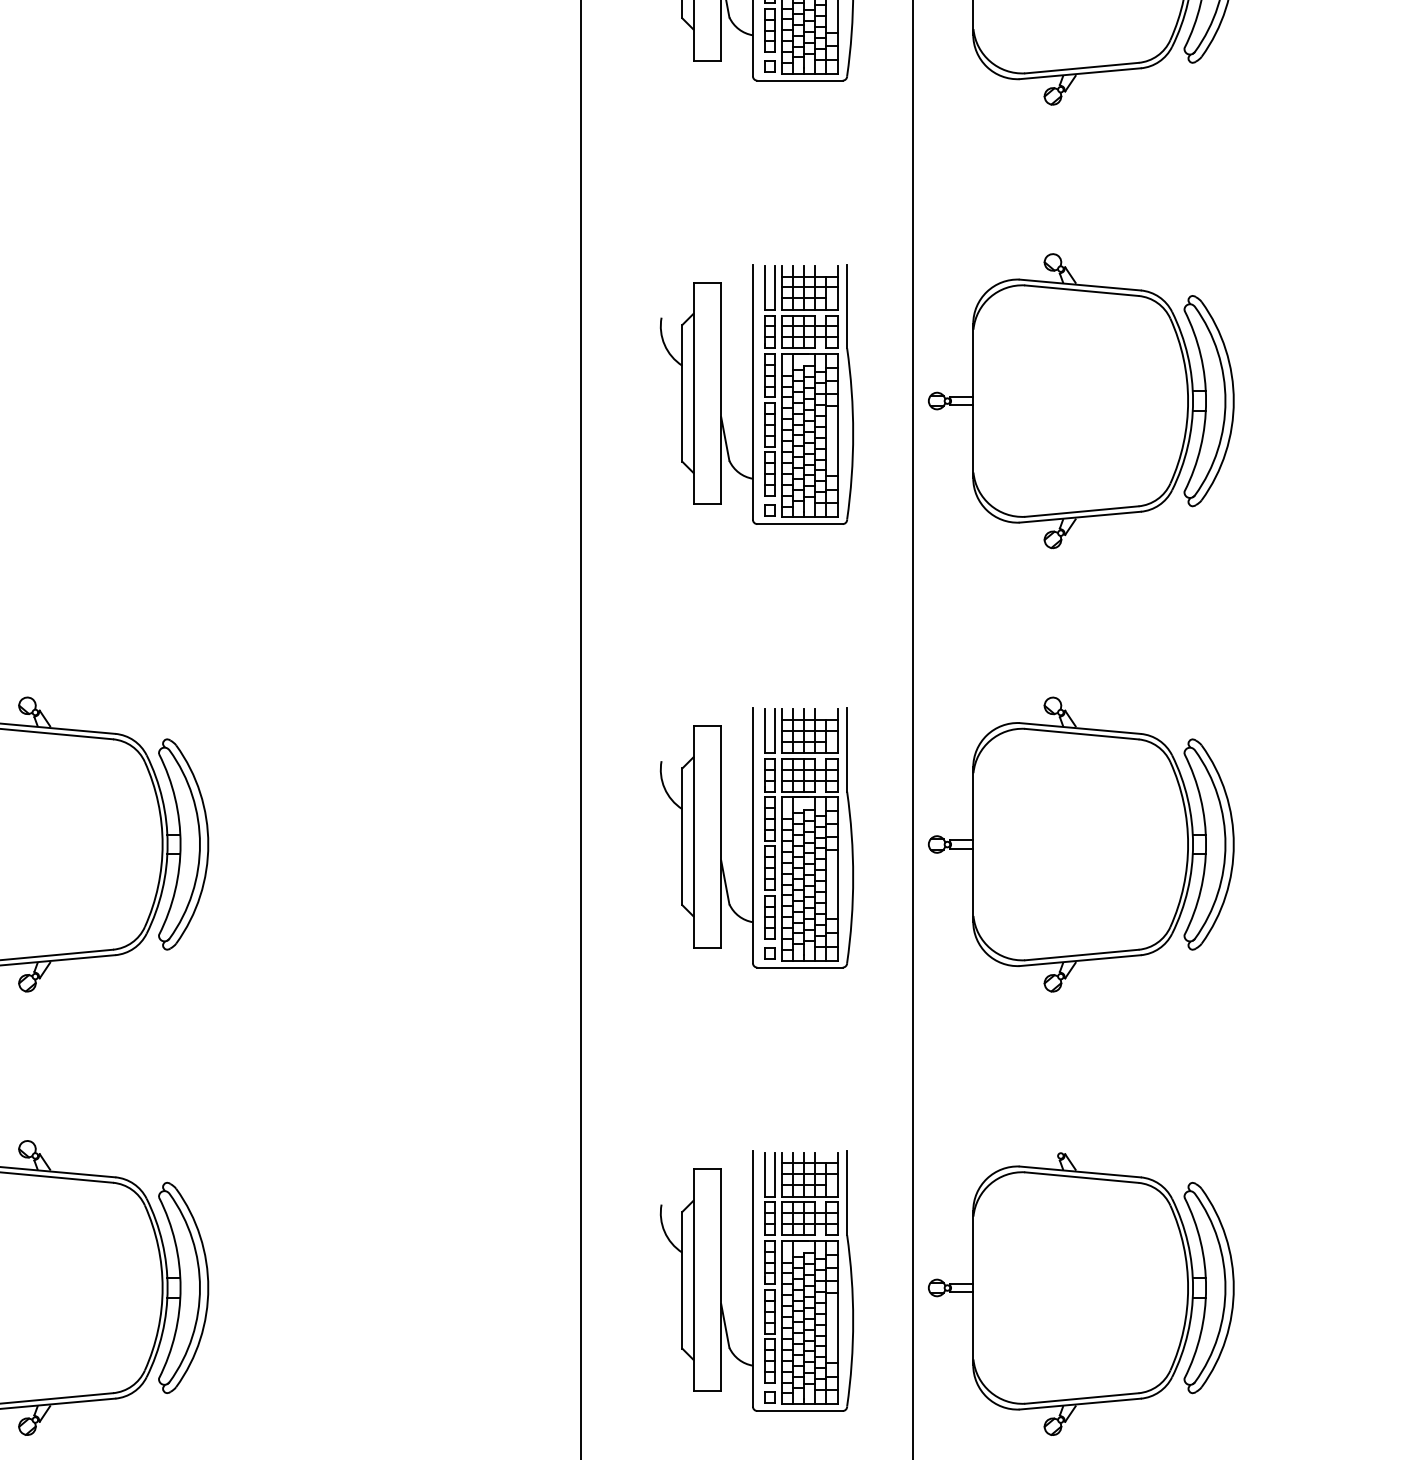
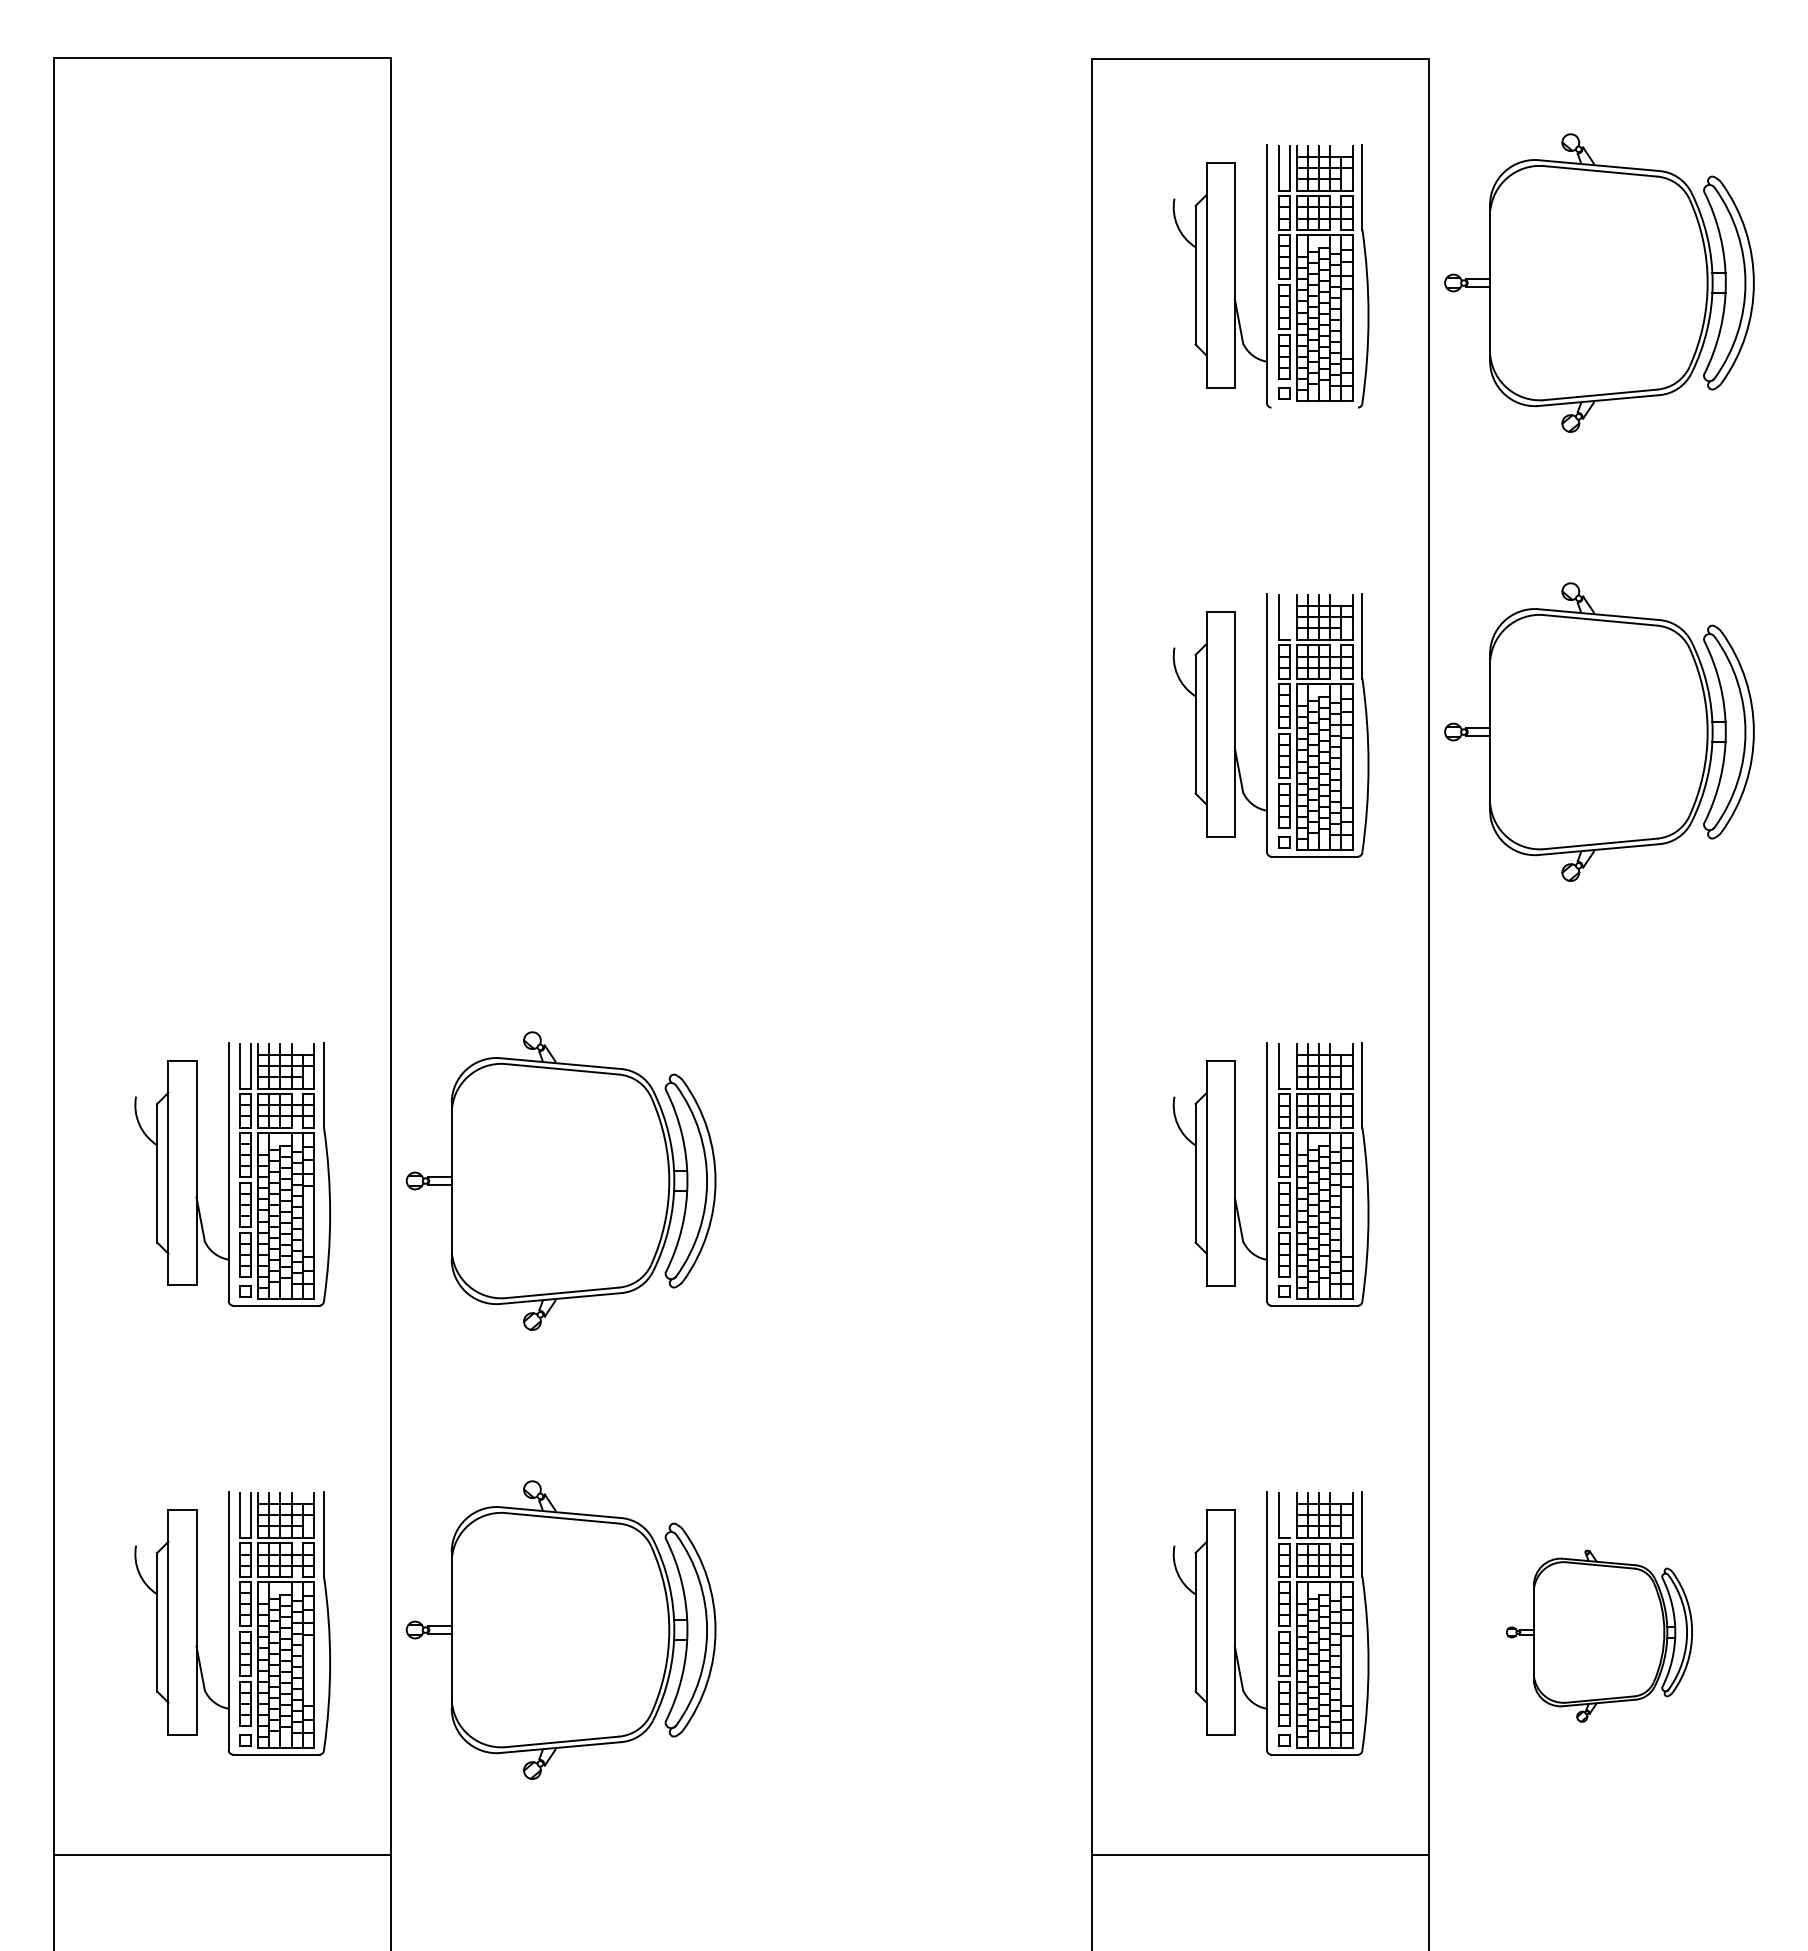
line: (799, 80) -> (1314, 407), removed
line: (775, 286) -> (1289, 616), removed
line: (775, 730) -> (1289, 1065), removed
part: (1081, 843) -> (1599, 1180), removed
line: (775, 1173) -> (1289, 1514), removed
part: (1081, 1293) -> (1599, 1635), size x0.6

